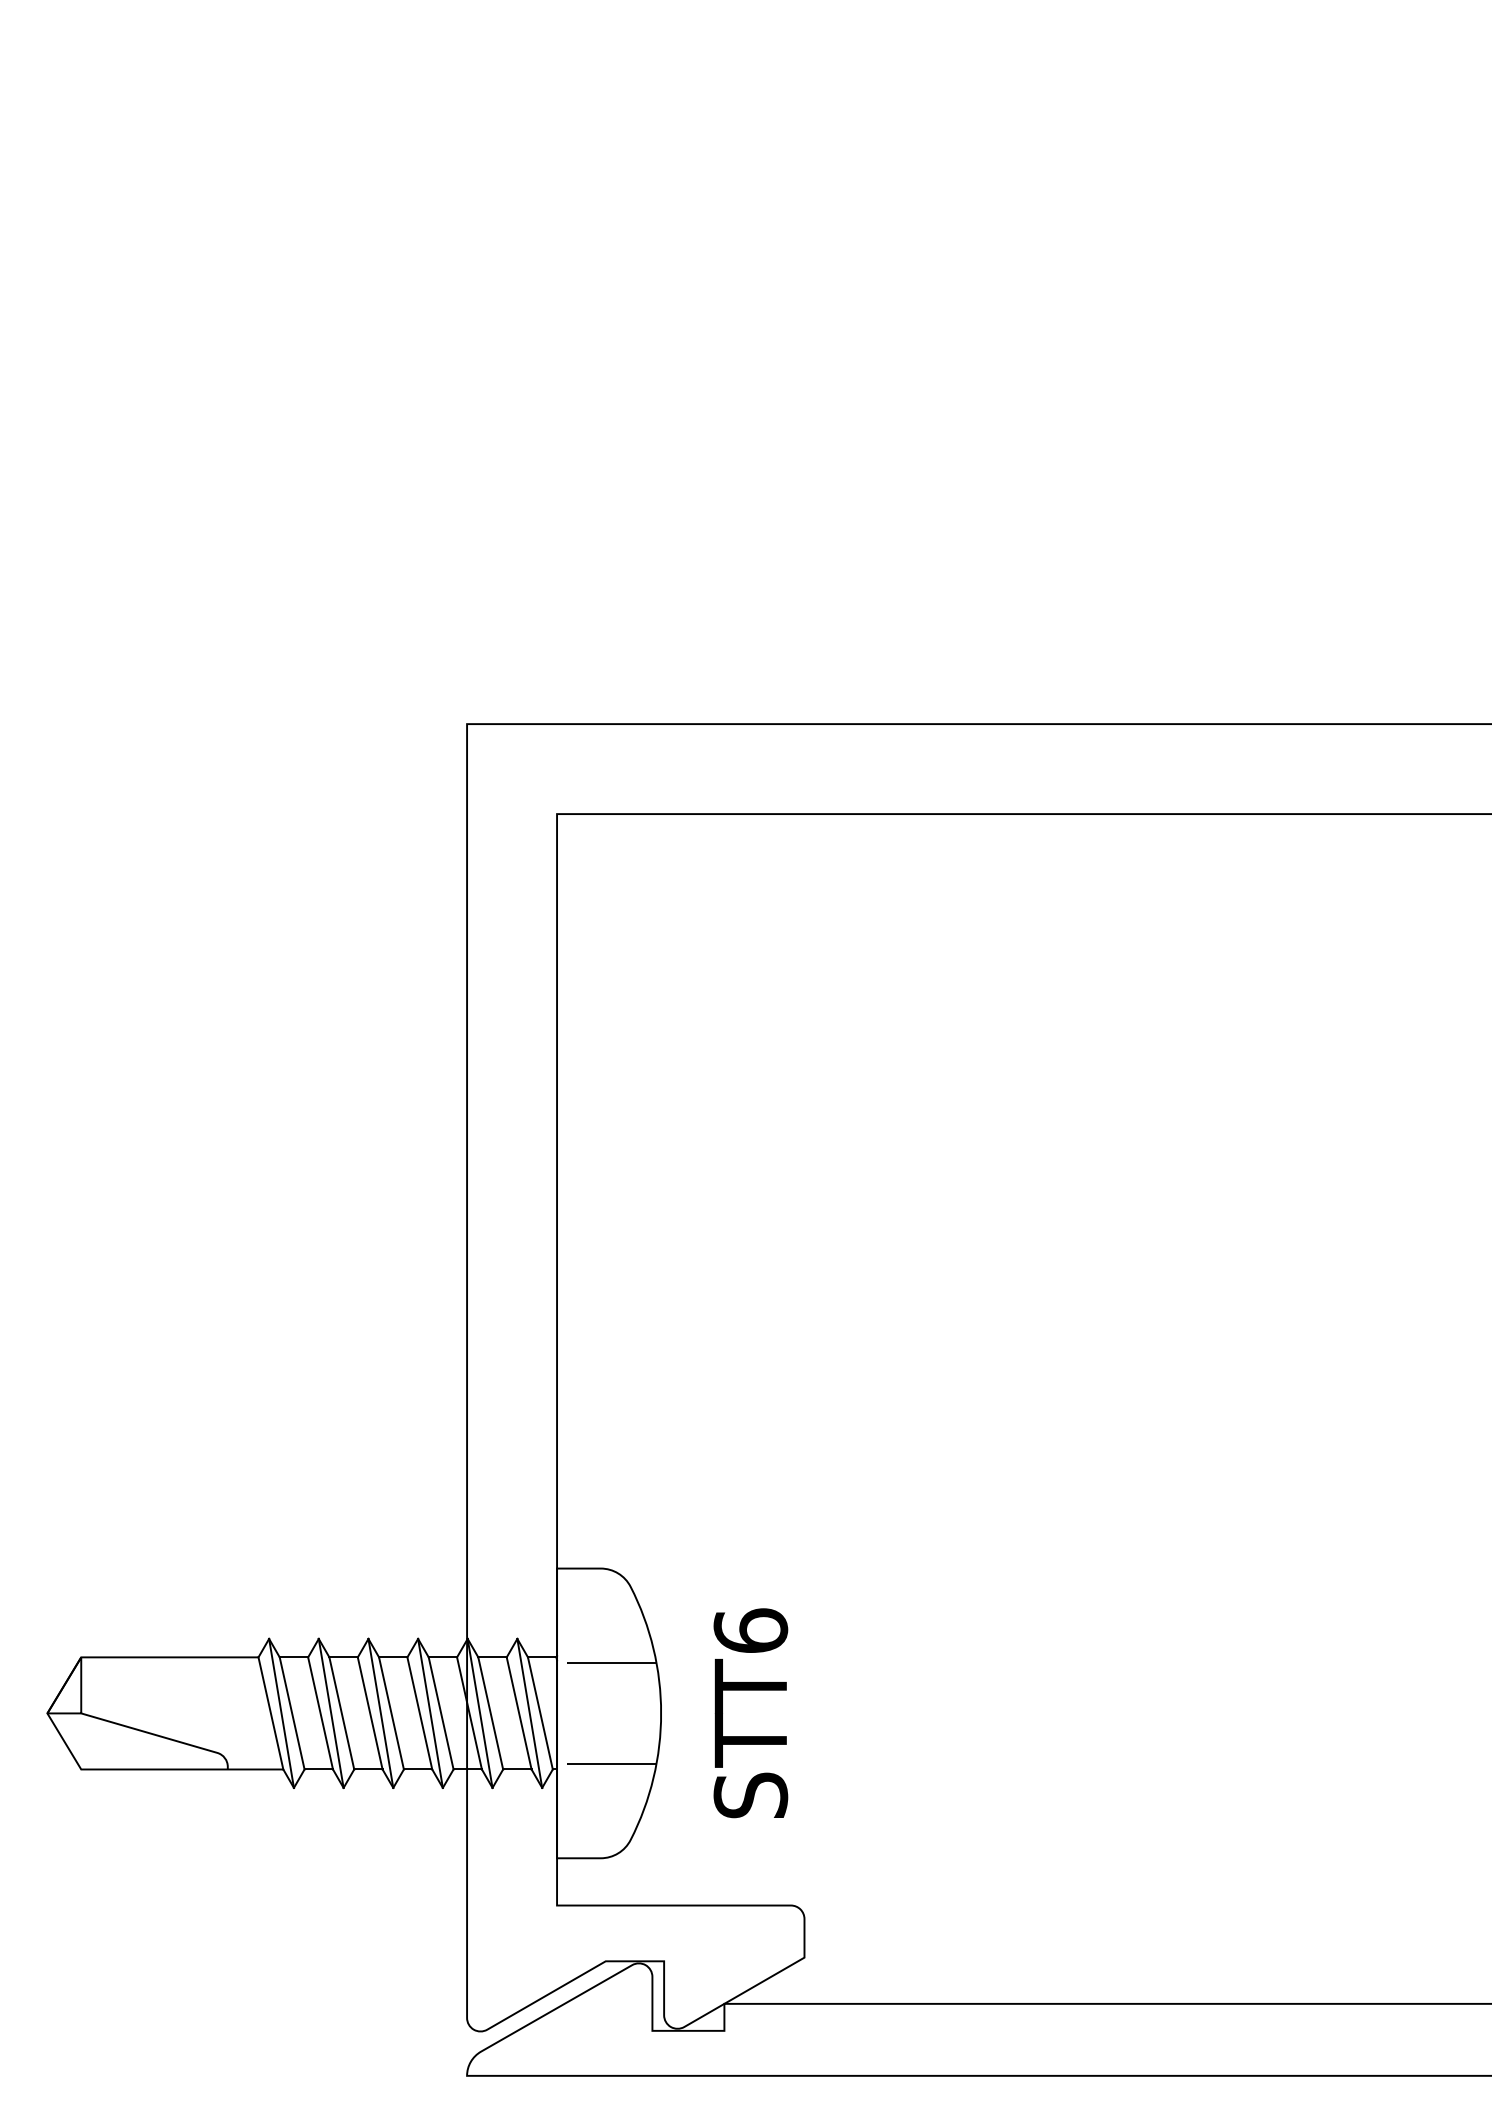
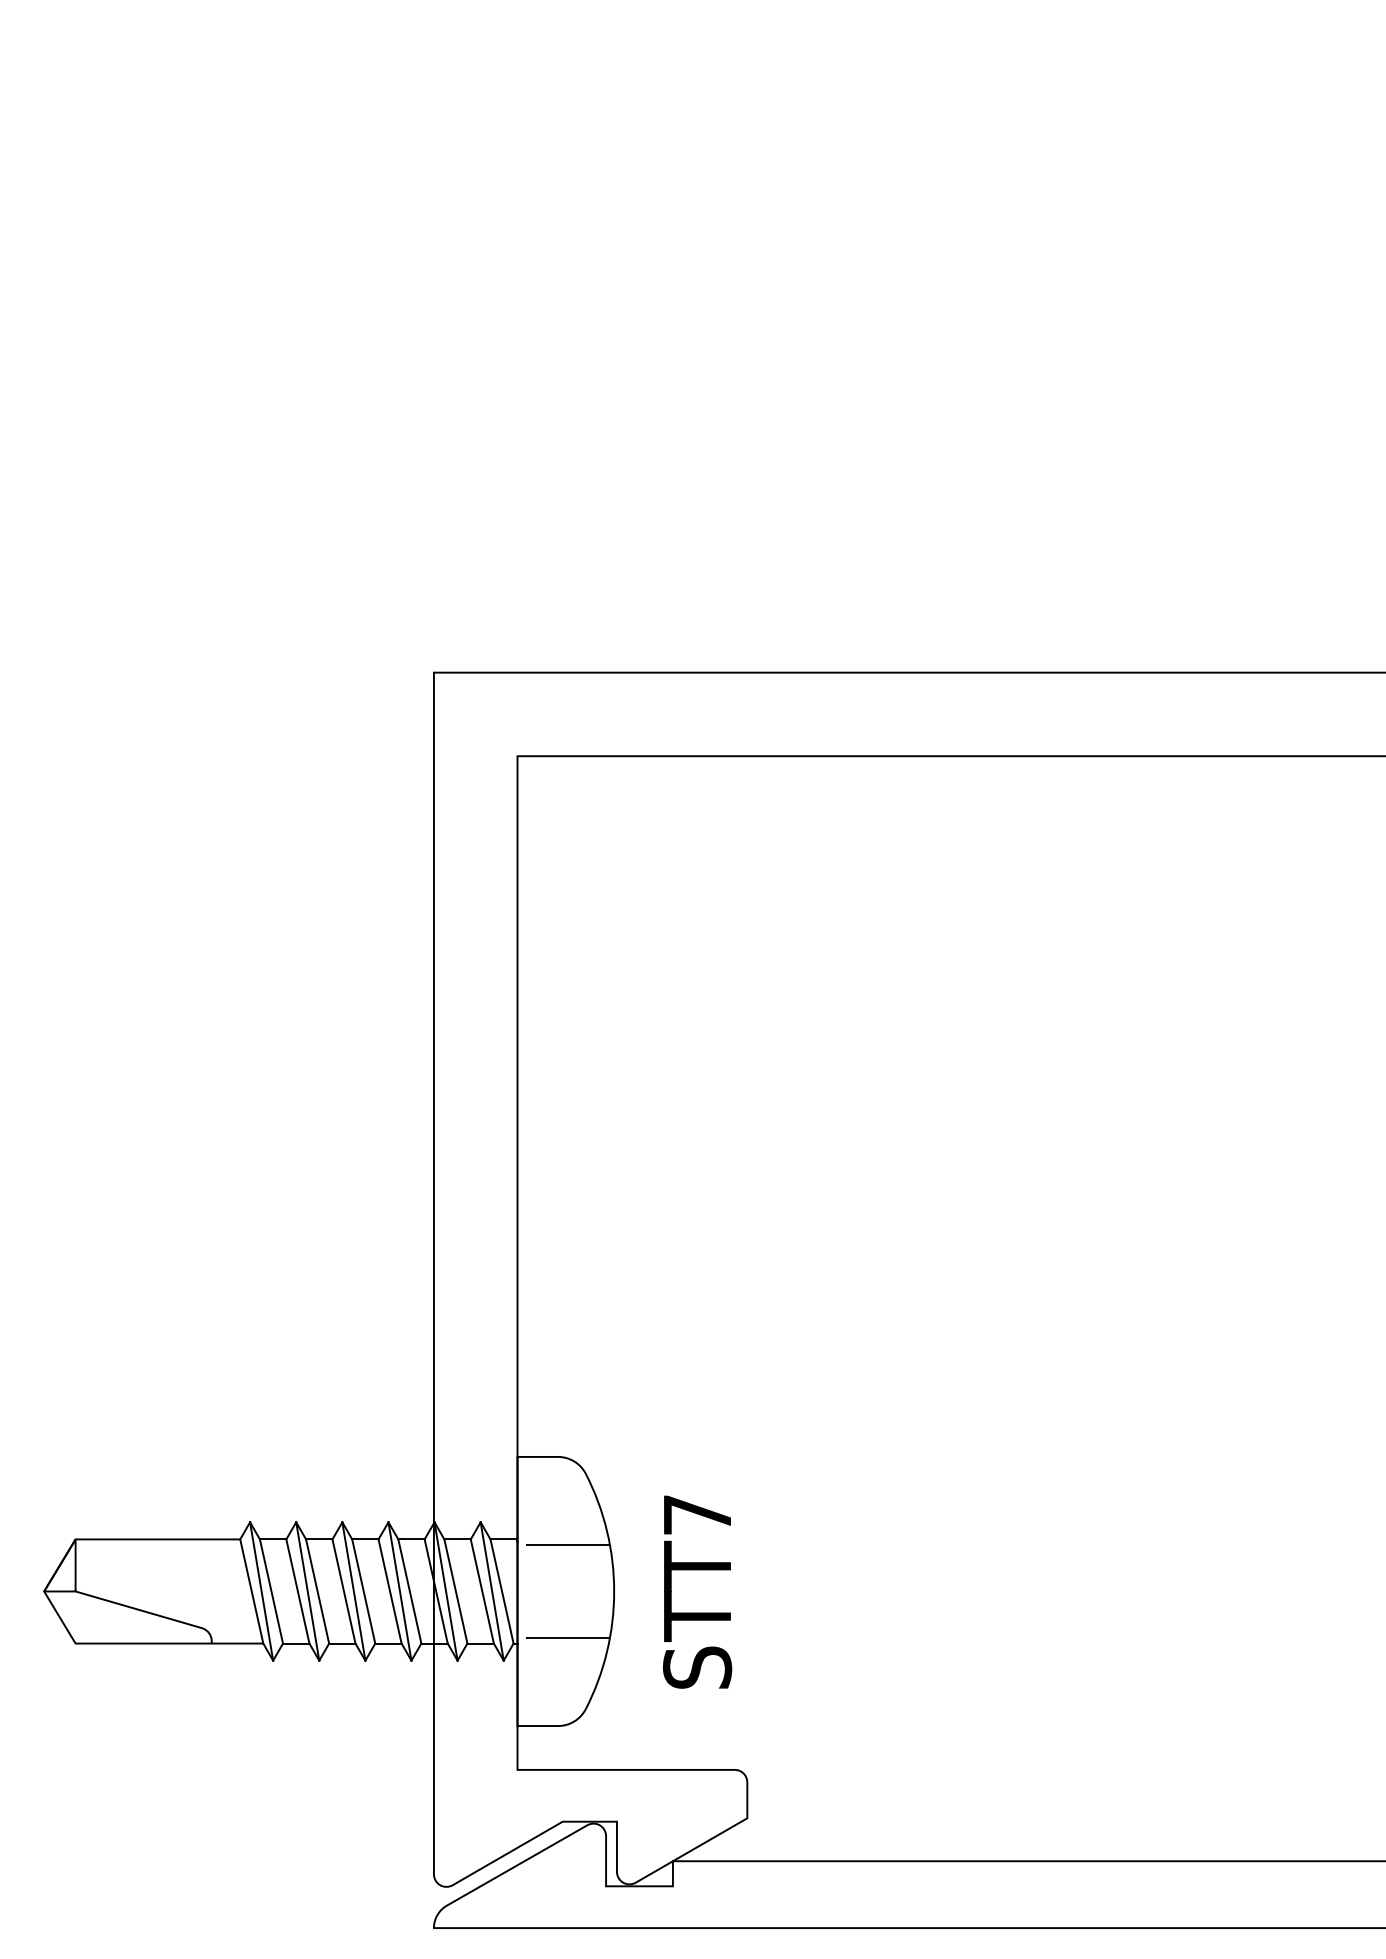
text: (750, 1630) -> (697, 1514), STT6 -> STT7

